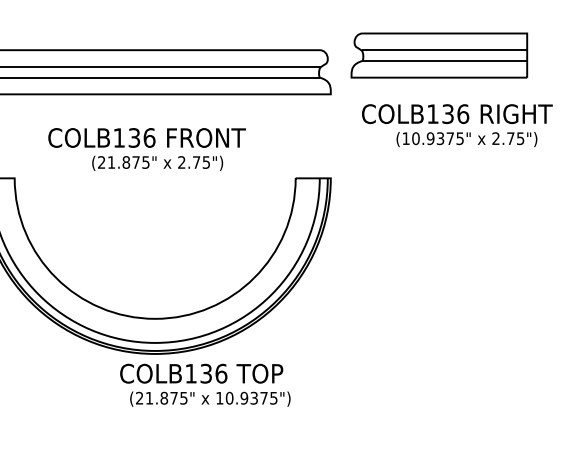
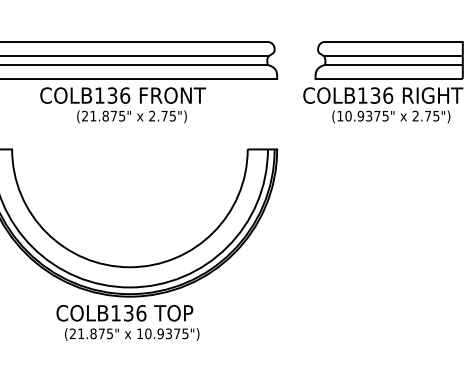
part: (438, 55) -> (388, 60), moved
text: (146, 149) -> (122, 105), moved
text: (204, 384) -> (127, 322), moved

